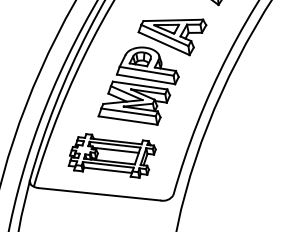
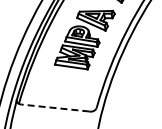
part: (112, 155) -> (62, 86), removed
line: (99, 195) -> (55, 108), solid -> dashed

